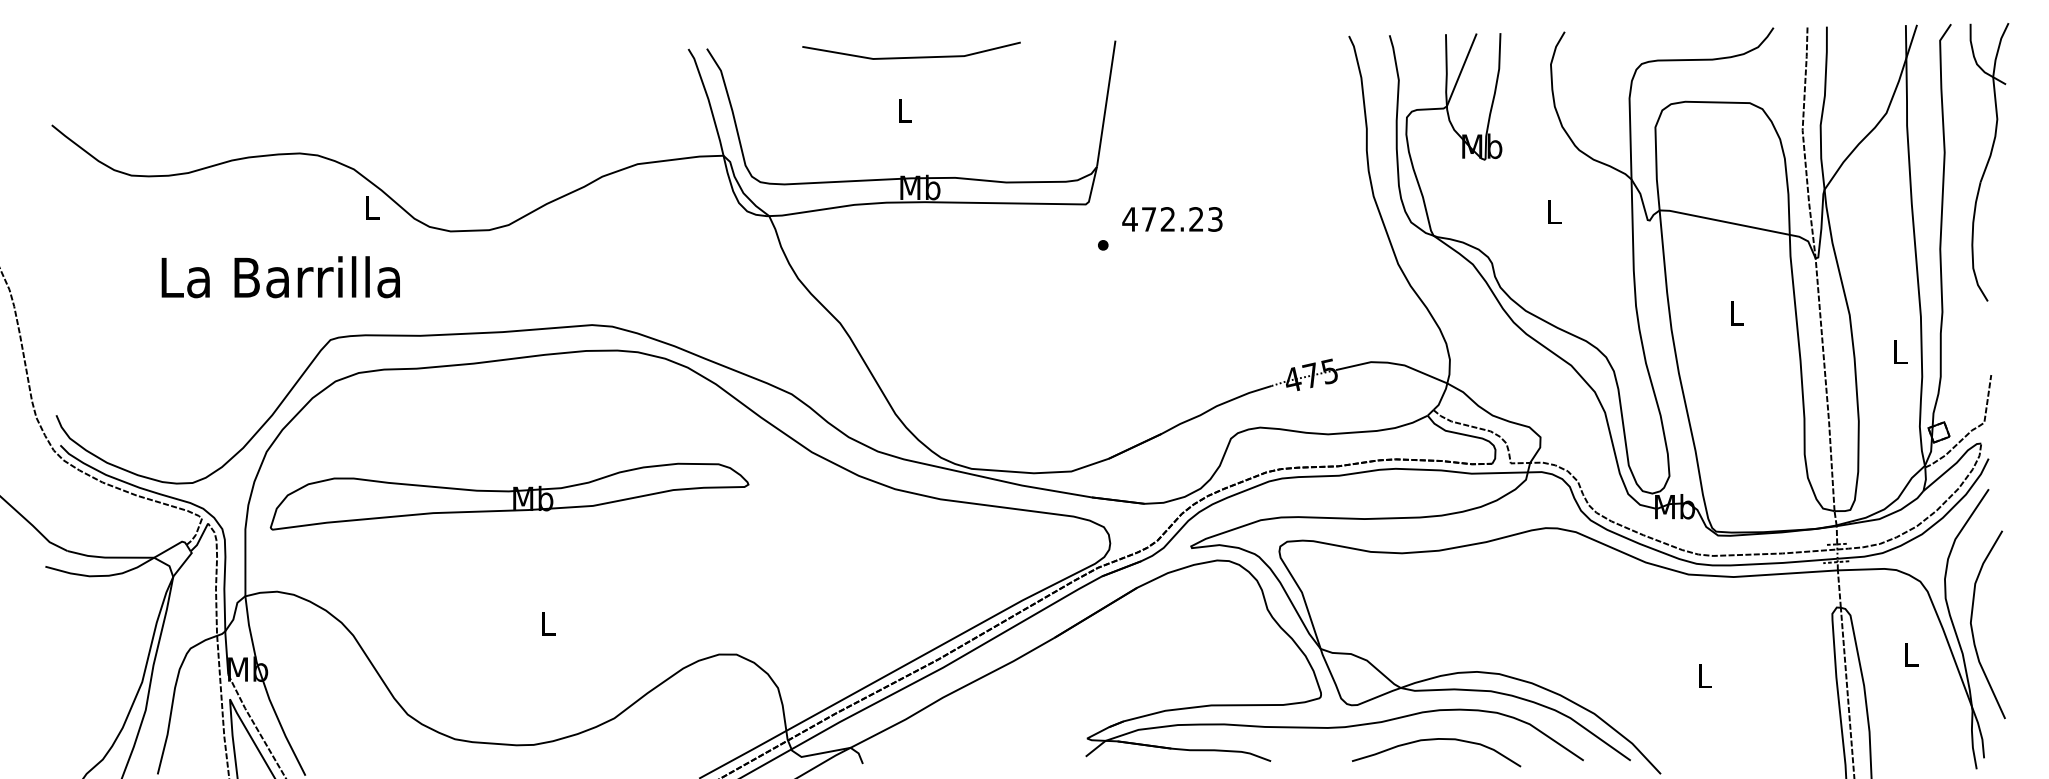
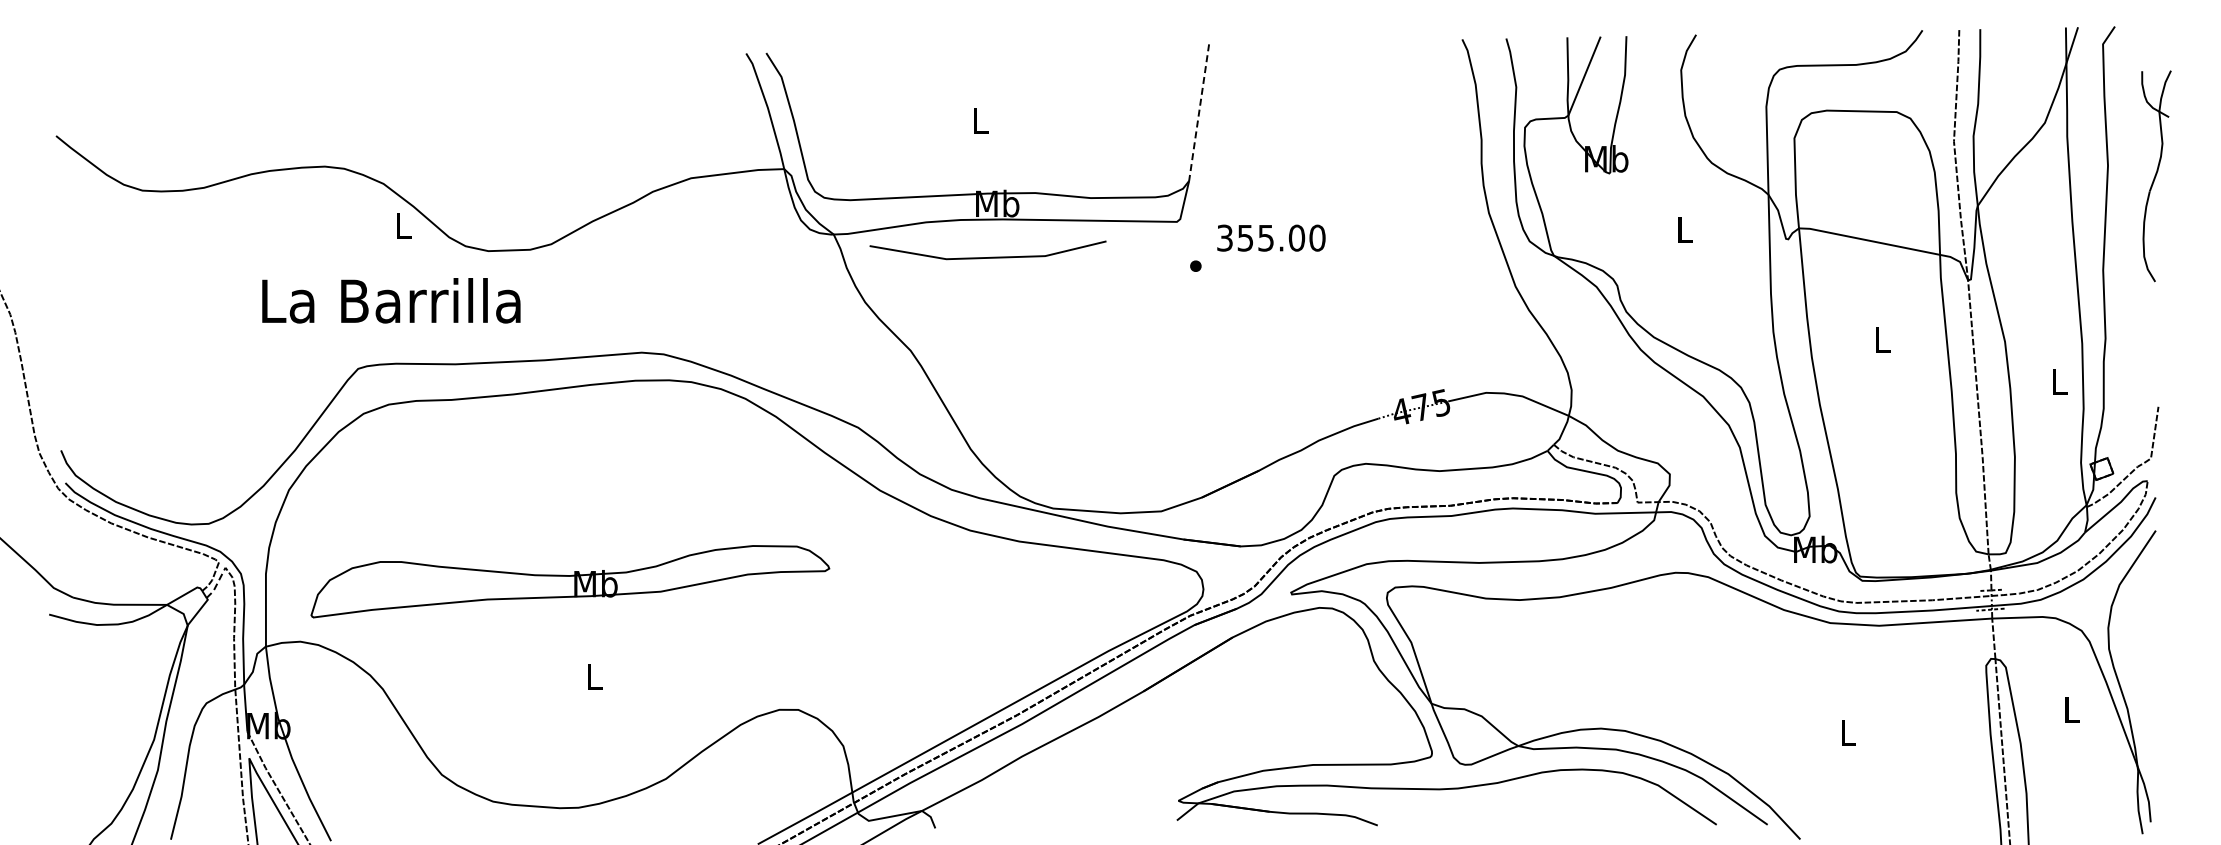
line: (913, 56) -> (990, 256), moved
line: (1106, 104) -> (1199, 113), solid -> dashed
part: (1989, 162) -> (2156, 176), size x0.7
text: (1172, 218) -> (1270, 237), 472.23 -> 355.00
text: (280, 276) -> (391, 300), moved
part: (509, 496) -> (570, 581), moved
line: (200, 538) -> (217, 584), solid -> dashed
curve: (1972, 628) -> (2138, 681), removed
curve: (1435, 740) -> (1556, 802), removed

